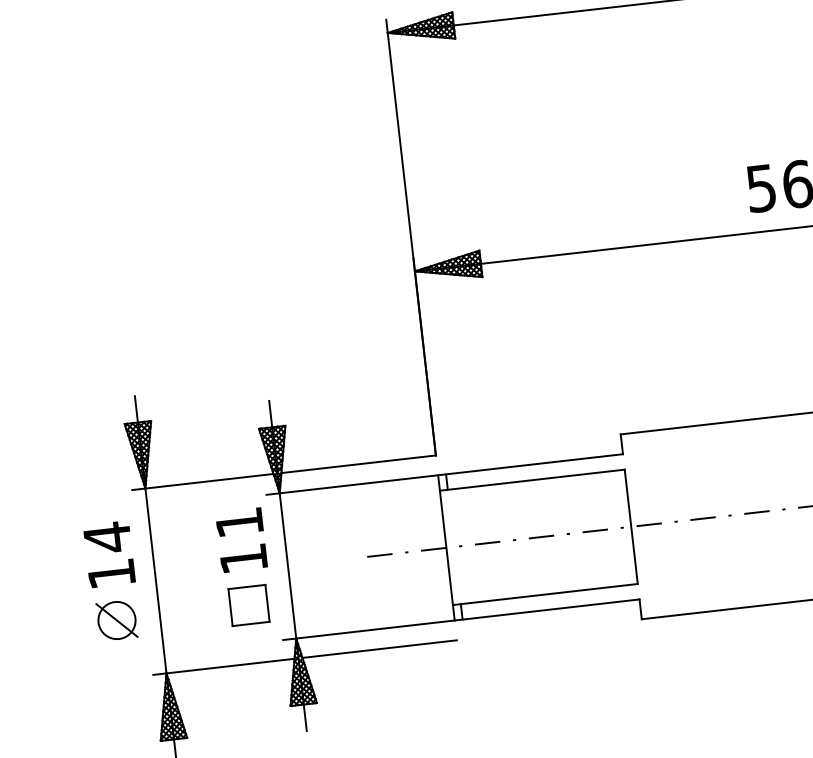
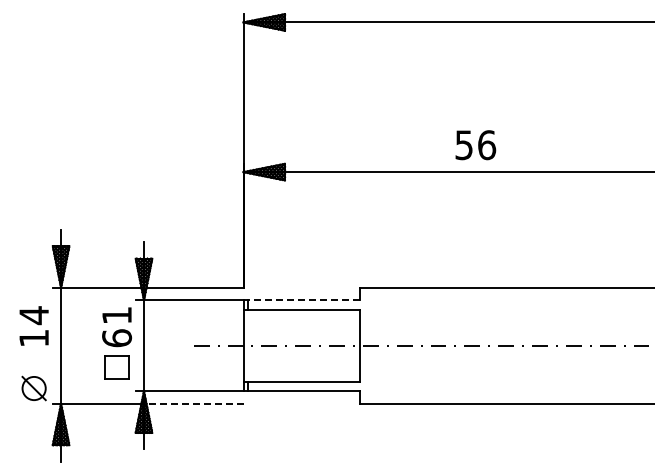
line: (530, 465) -> (301, 300), solid -> dashed
text: (244, 559) -> (117, 338), 11 -> 61
part: (115, 620) -> (33, 388), moved
line: (380, 648) -> (195, 403), solid -> dashed

